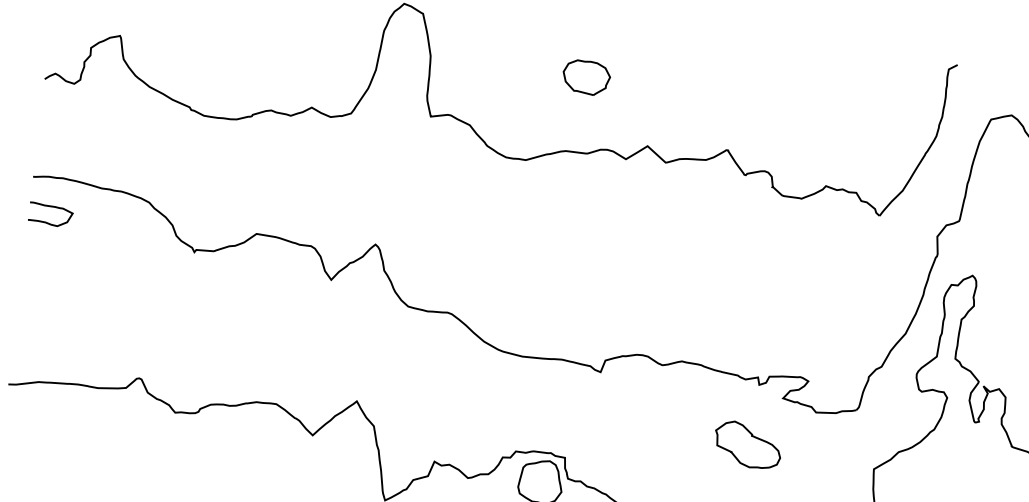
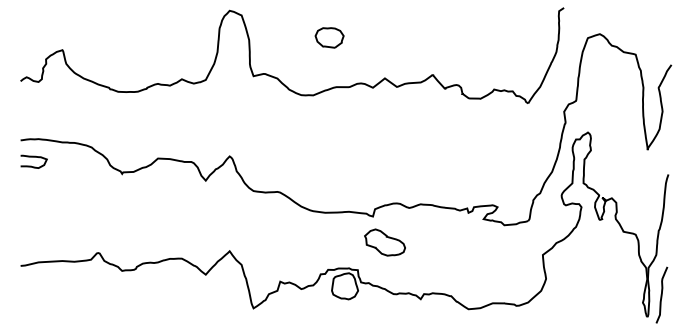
part: (586, 76) -> (329, 37), moved
part: (747, 444) -> (384, 242), moved

